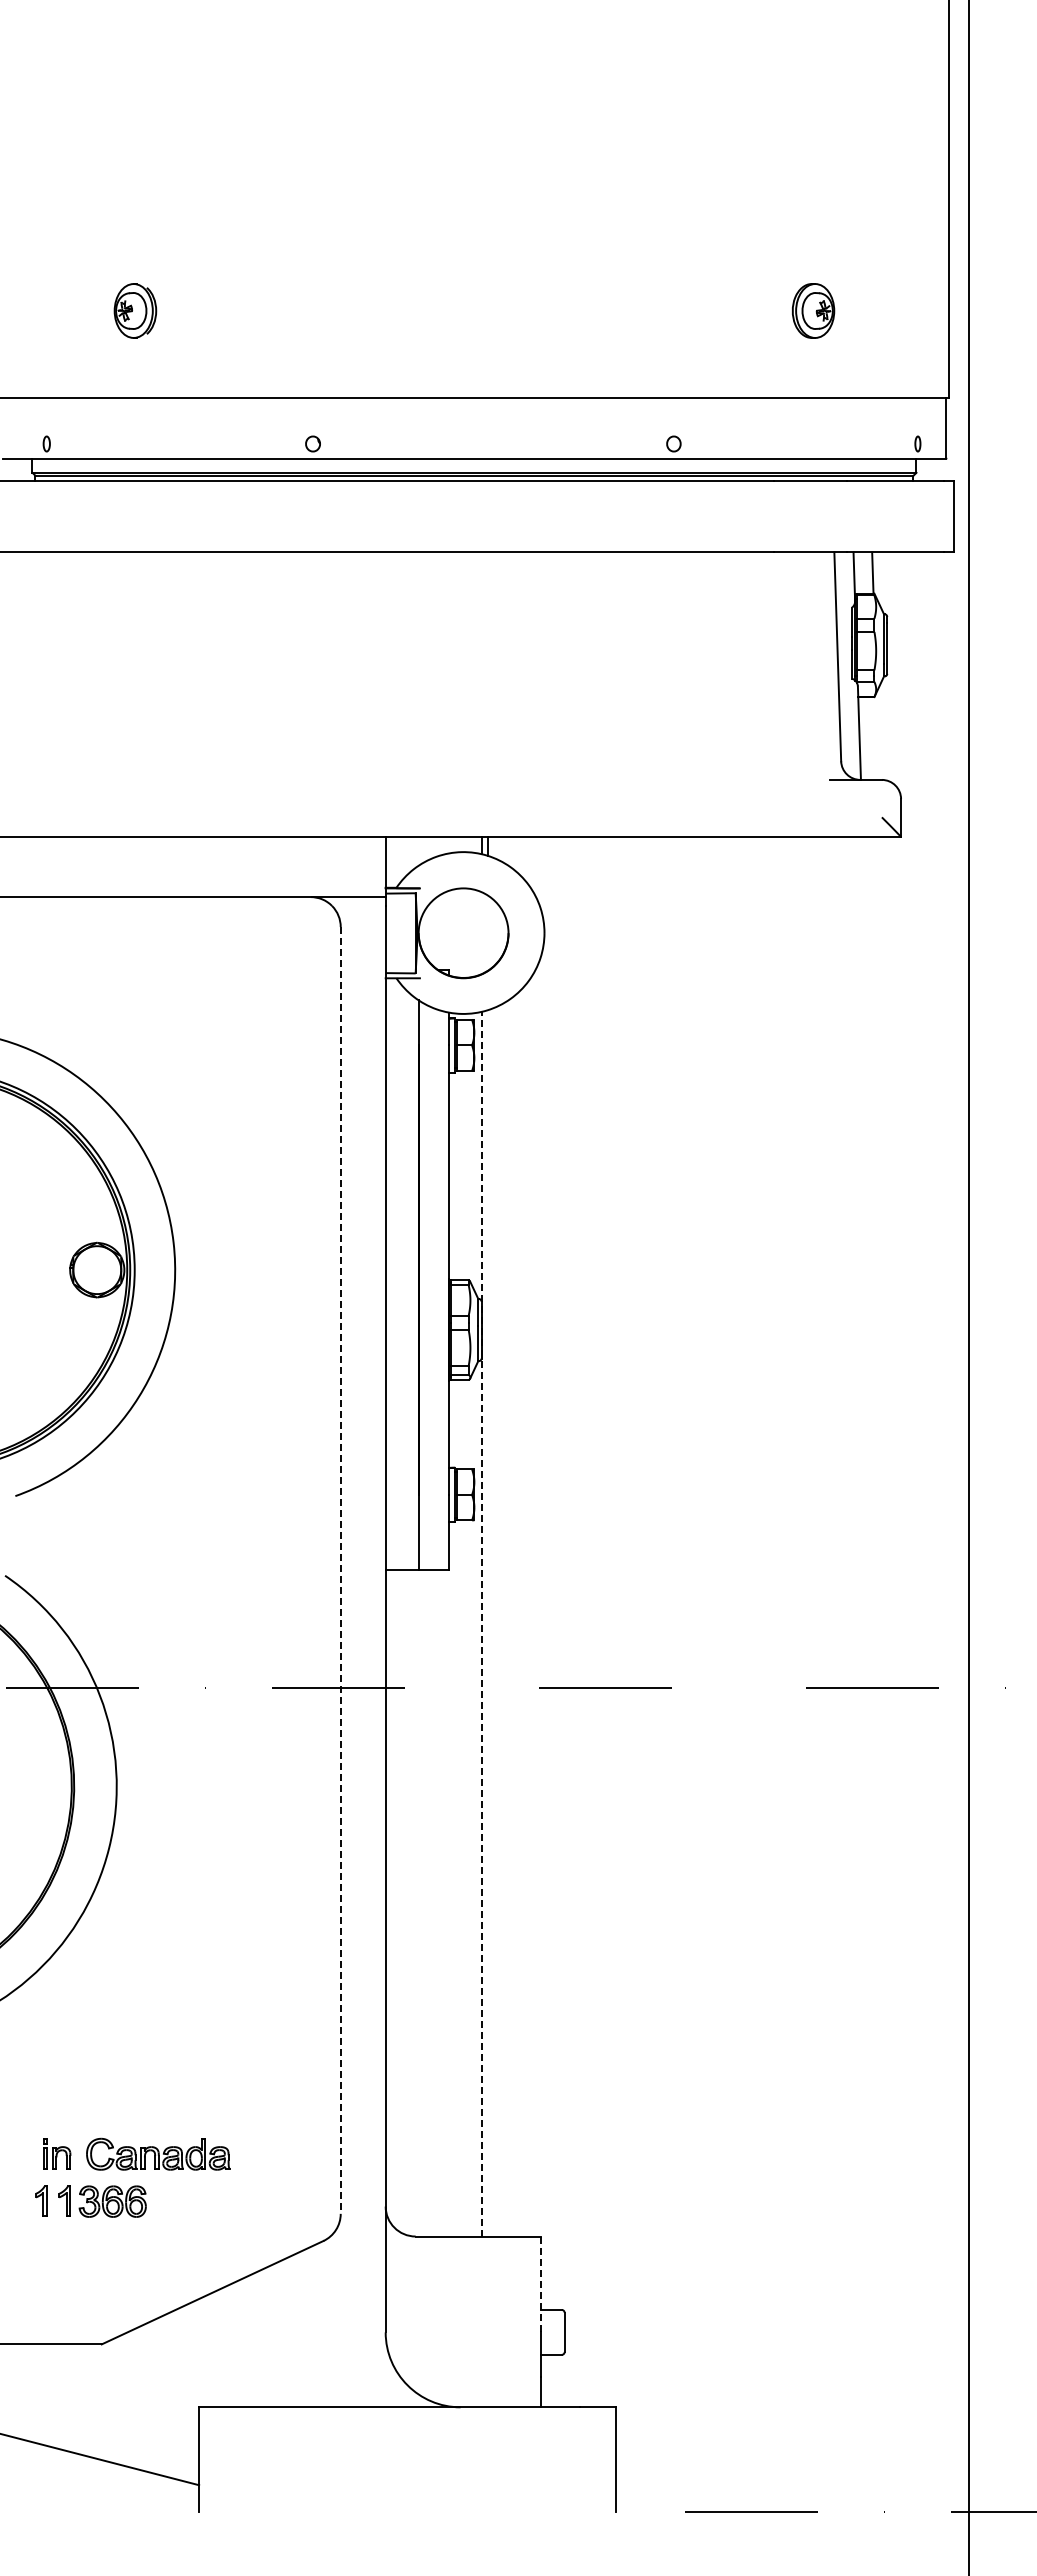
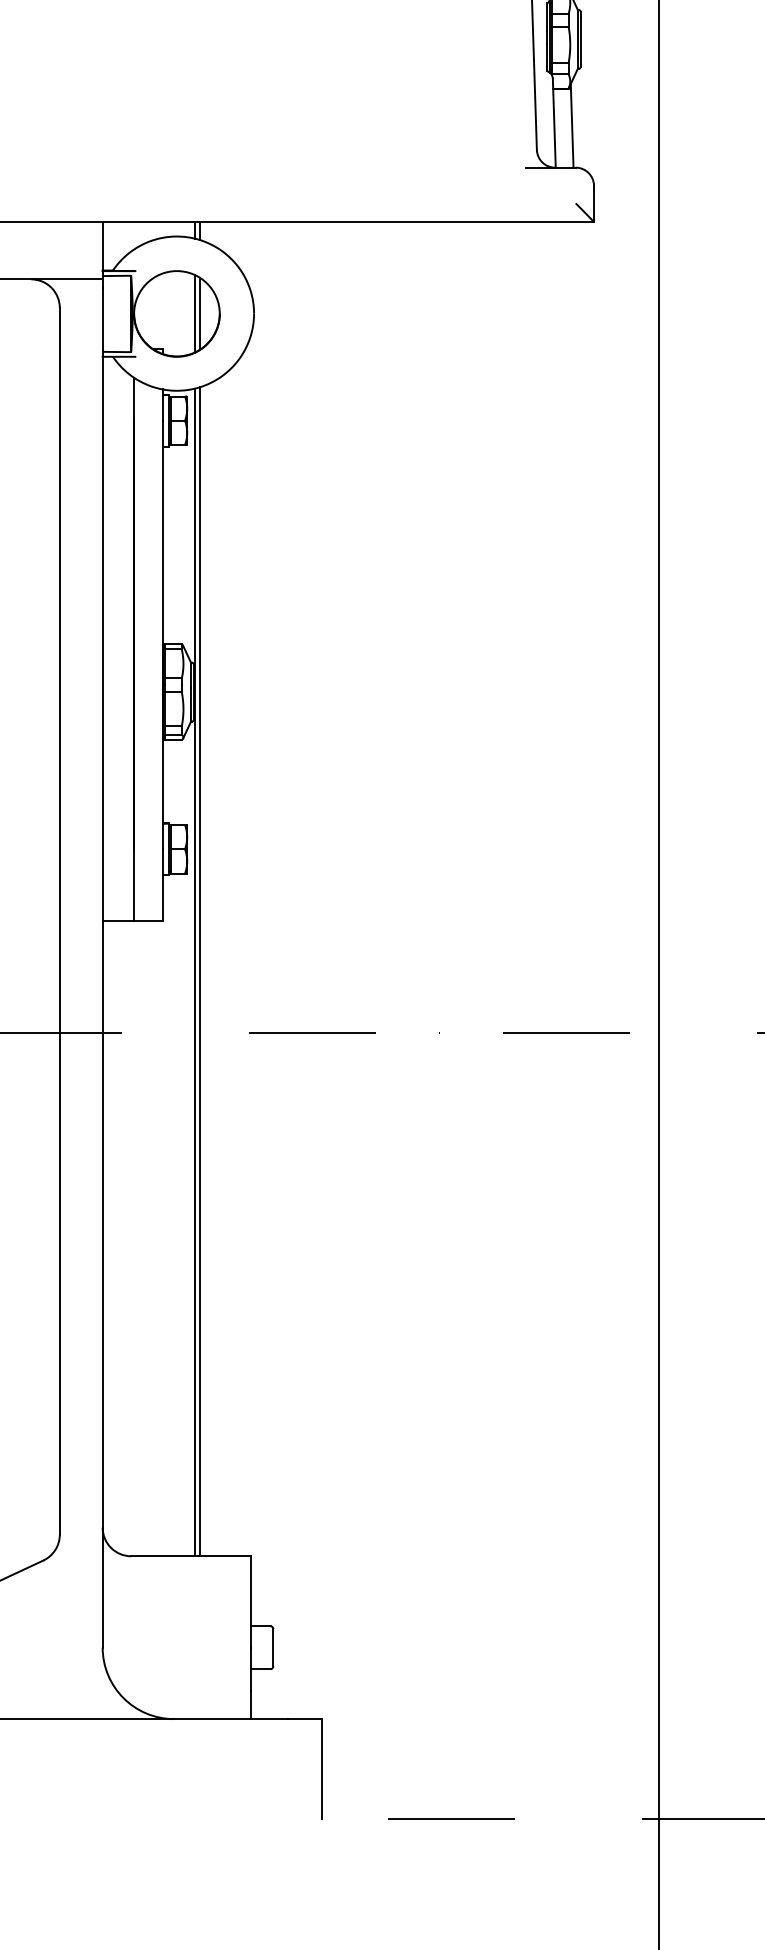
line: (877, 735) -> (571, 125), added
line: (482, 932) -> (194, 313), added
line: (488, 932) -> (200, 313), added
line: (340, 1570) -> (59, 921), dashed -> solid
line: (482, 1623) -> (194, 971), dashed -> solid
line: (488, 1623) -> (200, 971), added
line: (540, 2284) -> (250, 1602), dashed -> solid

